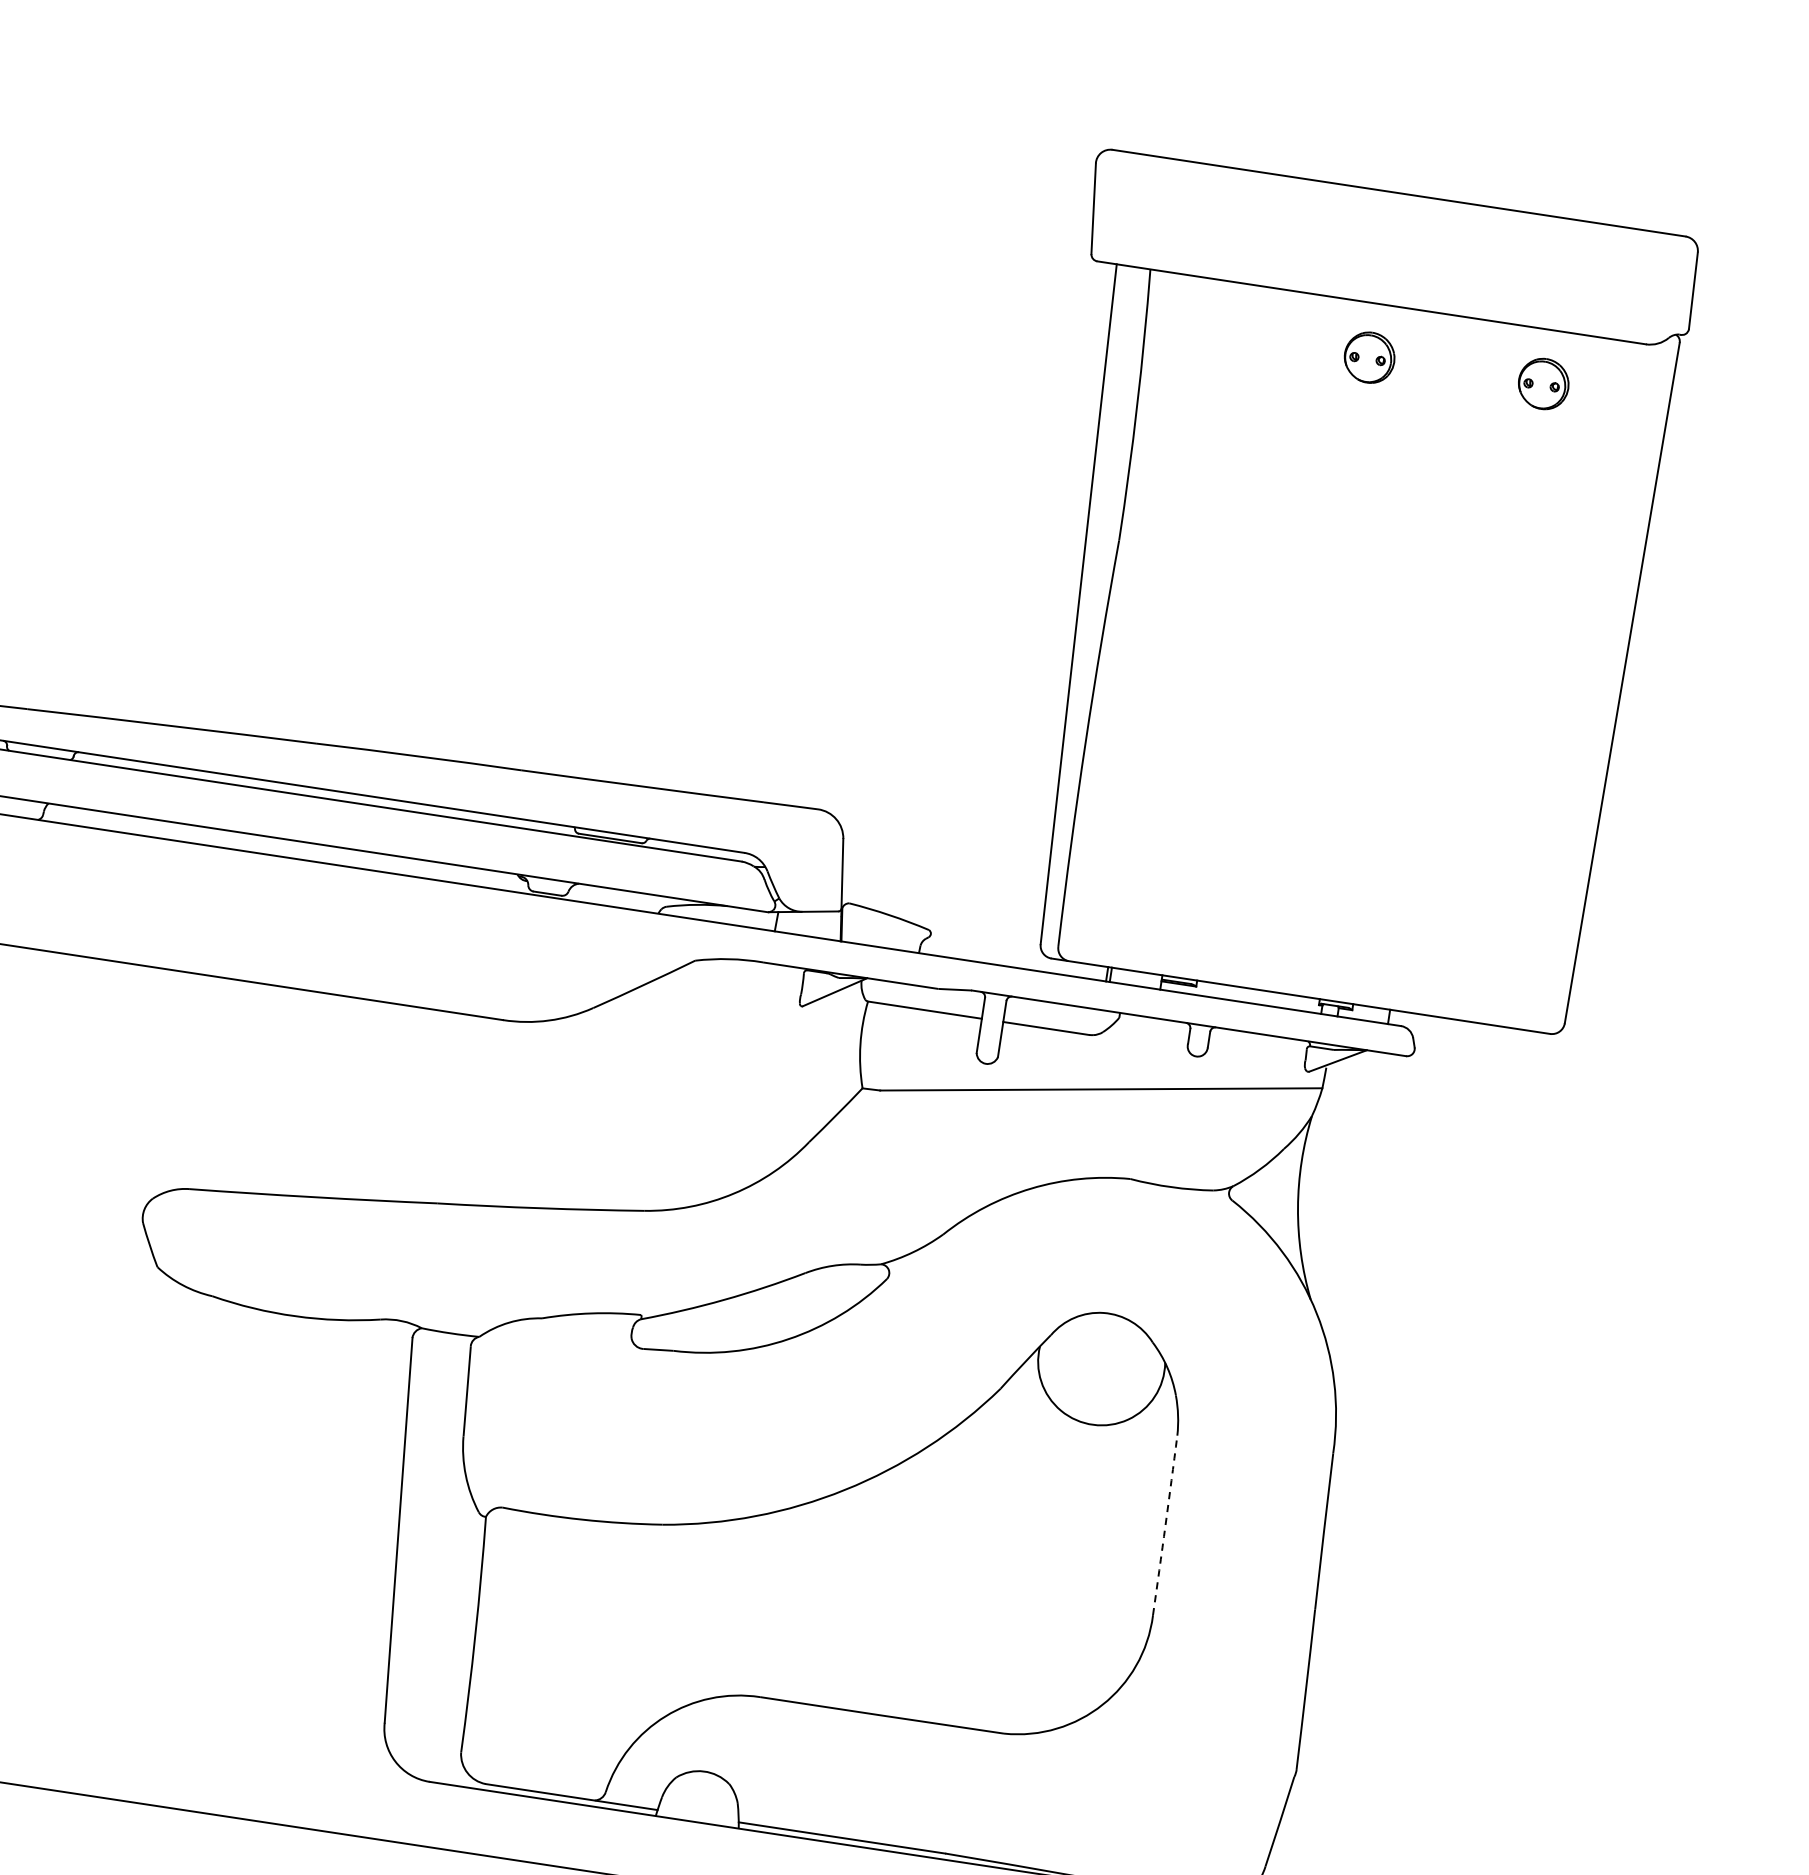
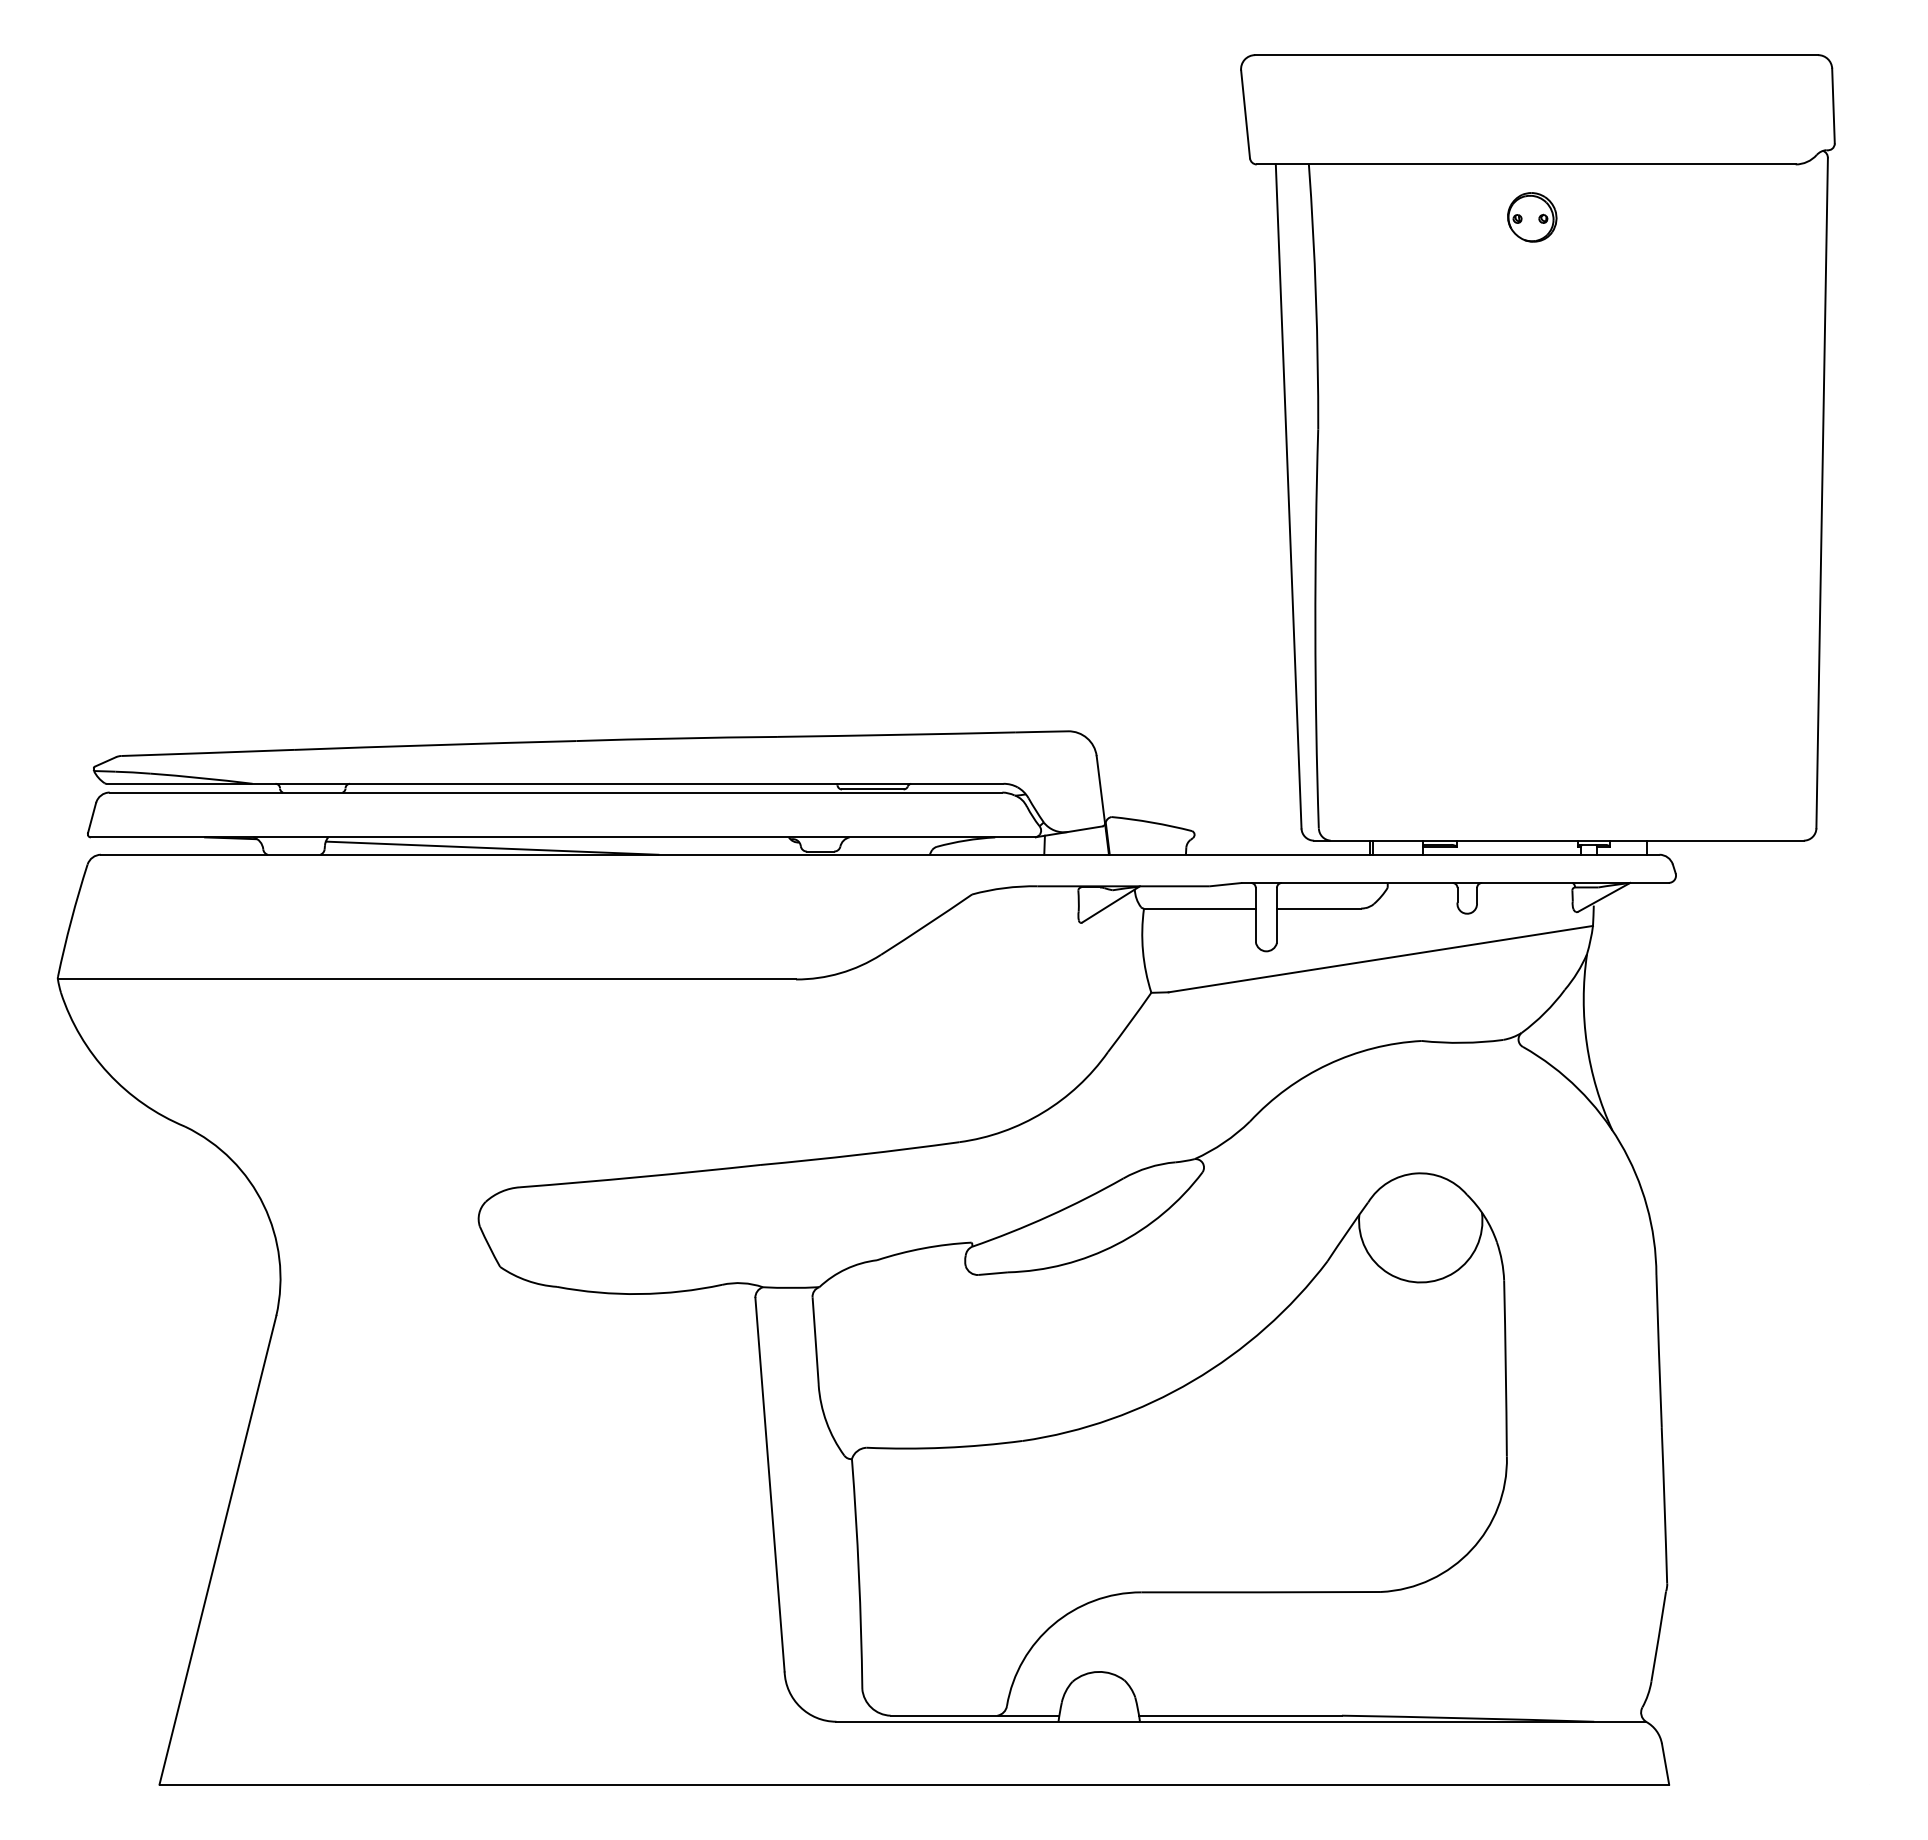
part: (1543, 384) -> (1703, 217), removed
line: (213, 838) -> (491, 847), added
arc: (1165, 1525) -> (1505, 1368), dashed -> solid

